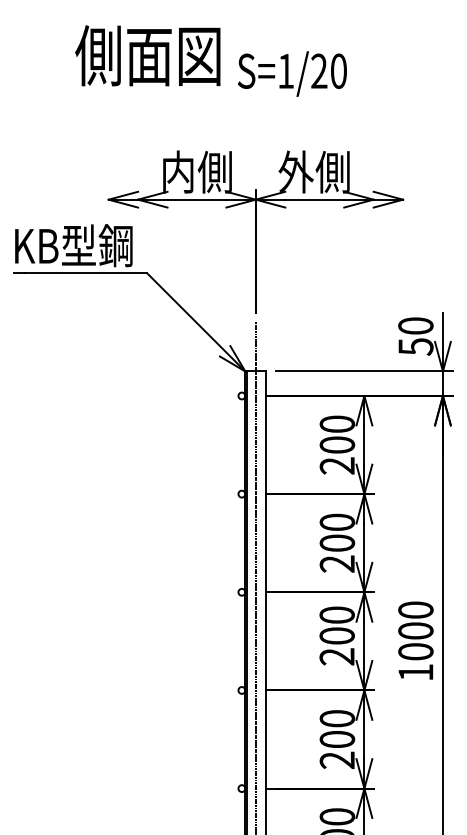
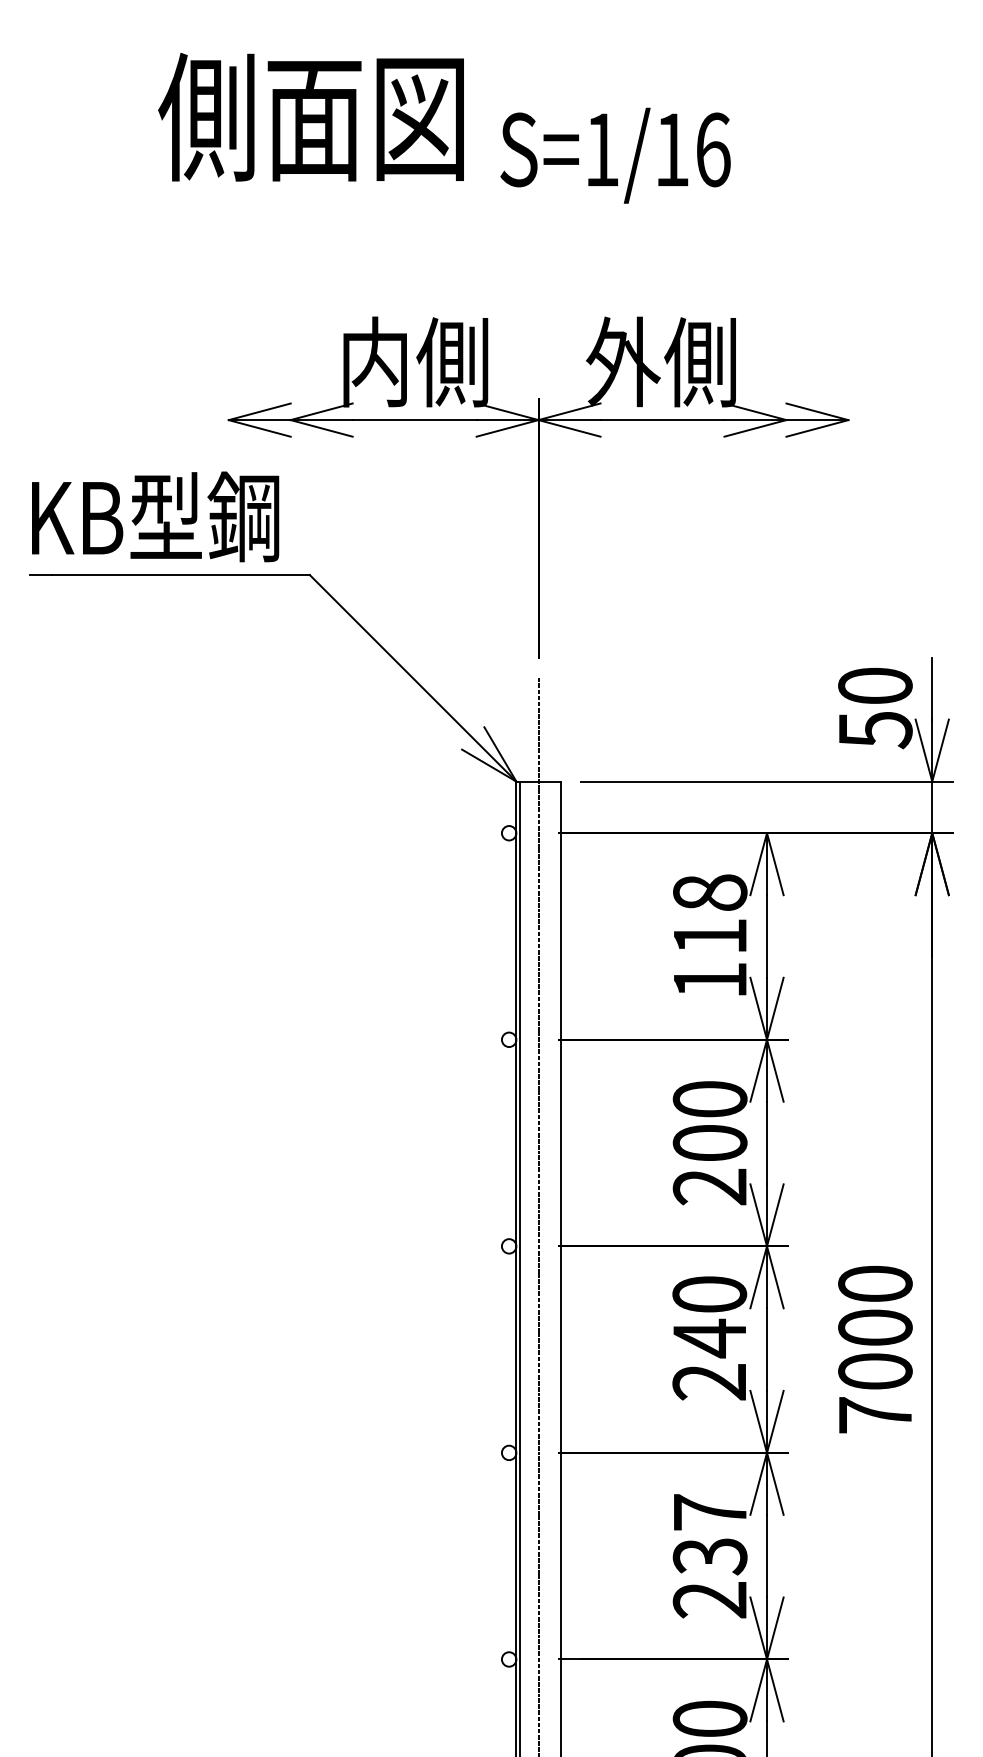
text: (329, 70) -> (693, 148), S=1/20 -> S=1/16
text: (337, 444) -> (710, 935), 200 -> 118
text: (336, 635) -> (708, 1337), 200 -> 240
text: (415, 672) -> (874, 1415), 1000 -> 7000
text: (337, 729) -> (710, 1535), 200 -> 237

